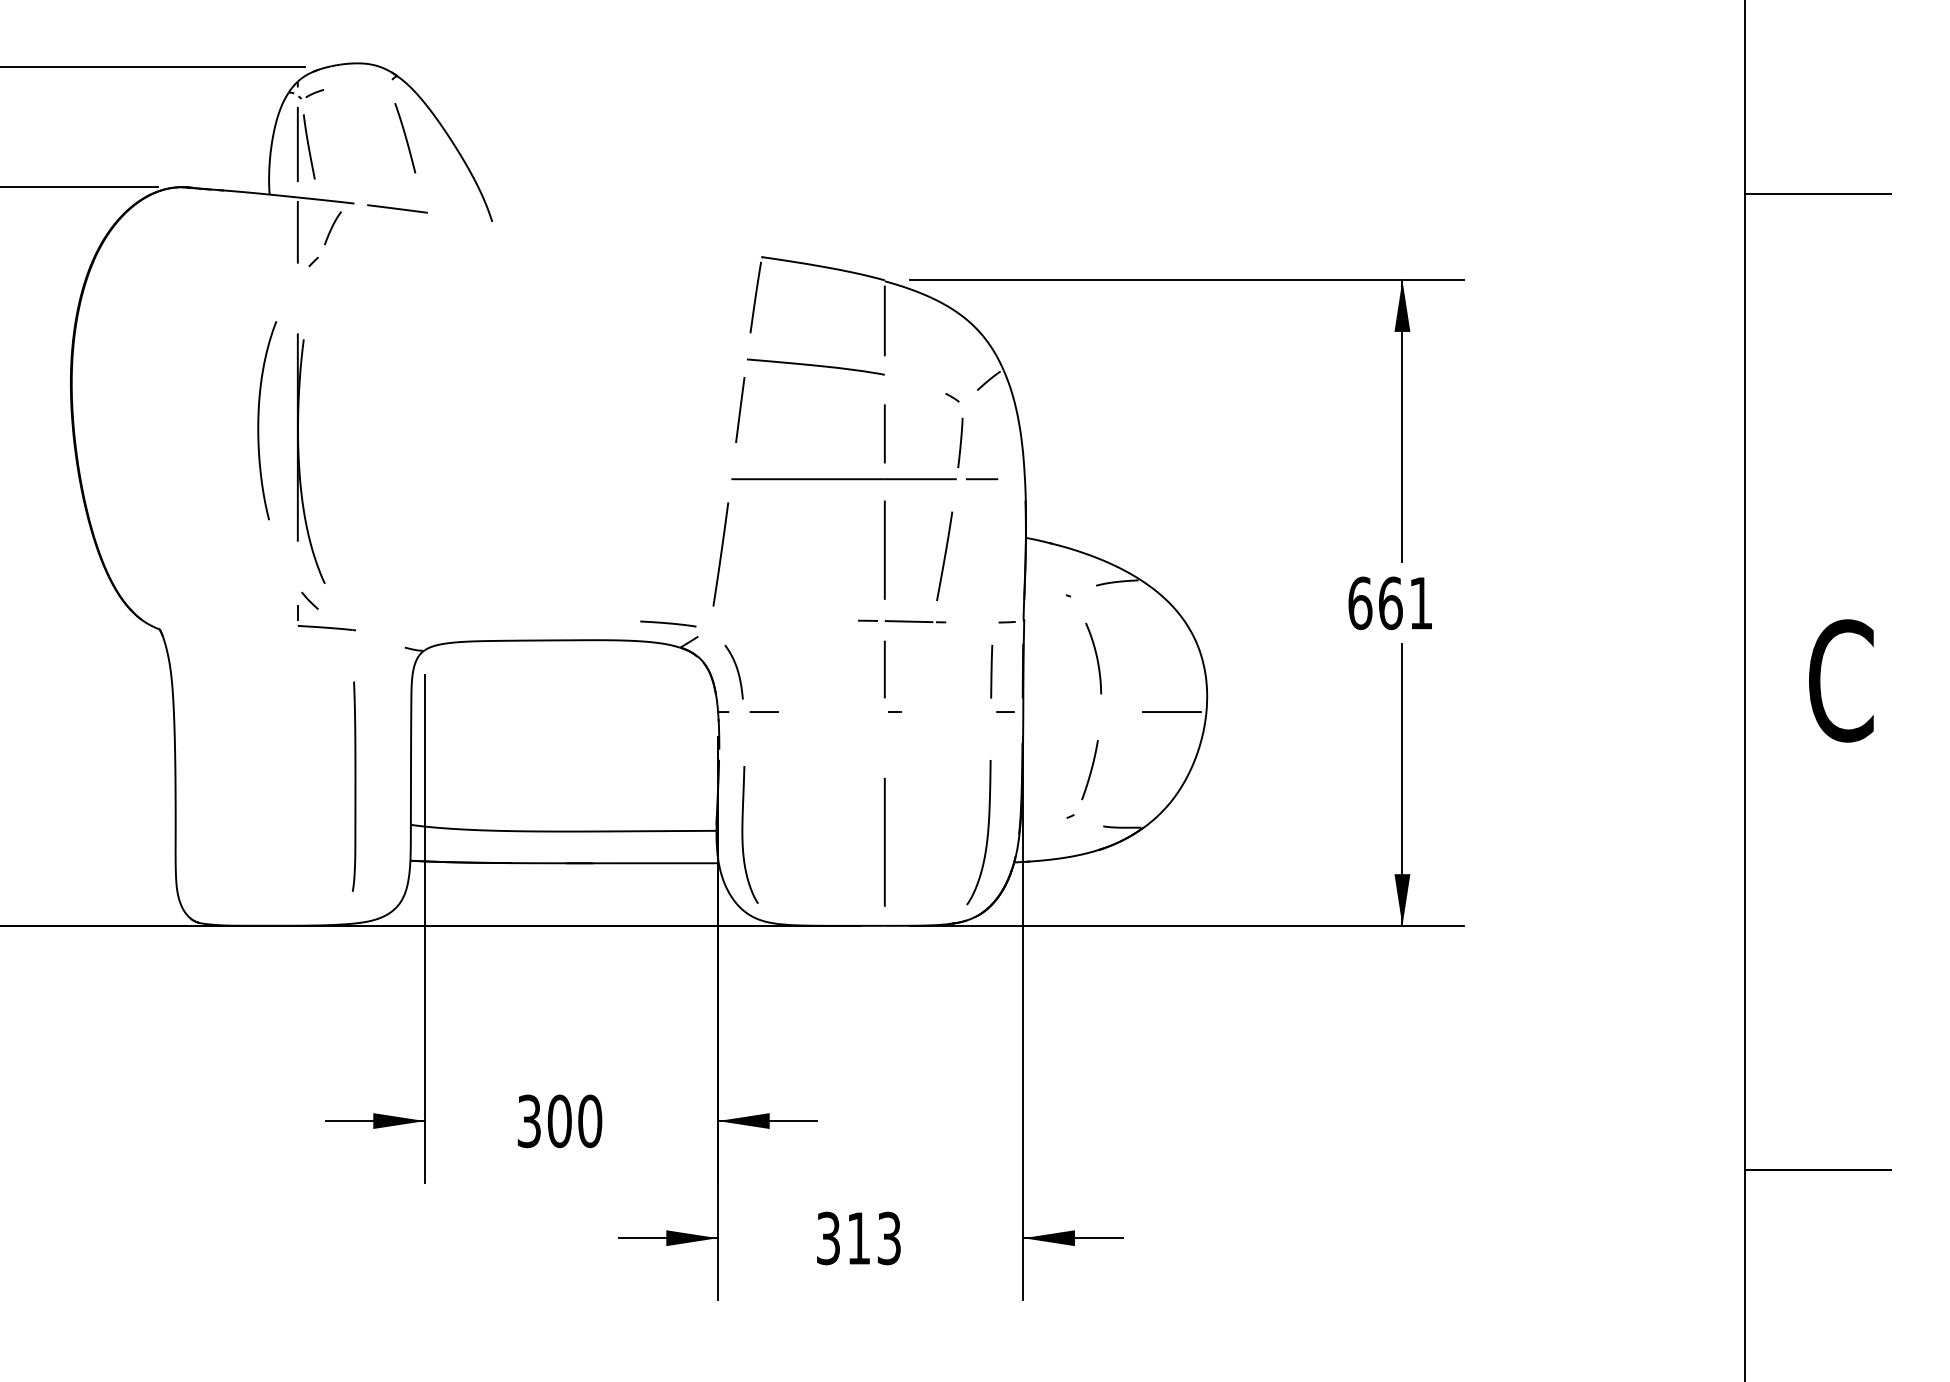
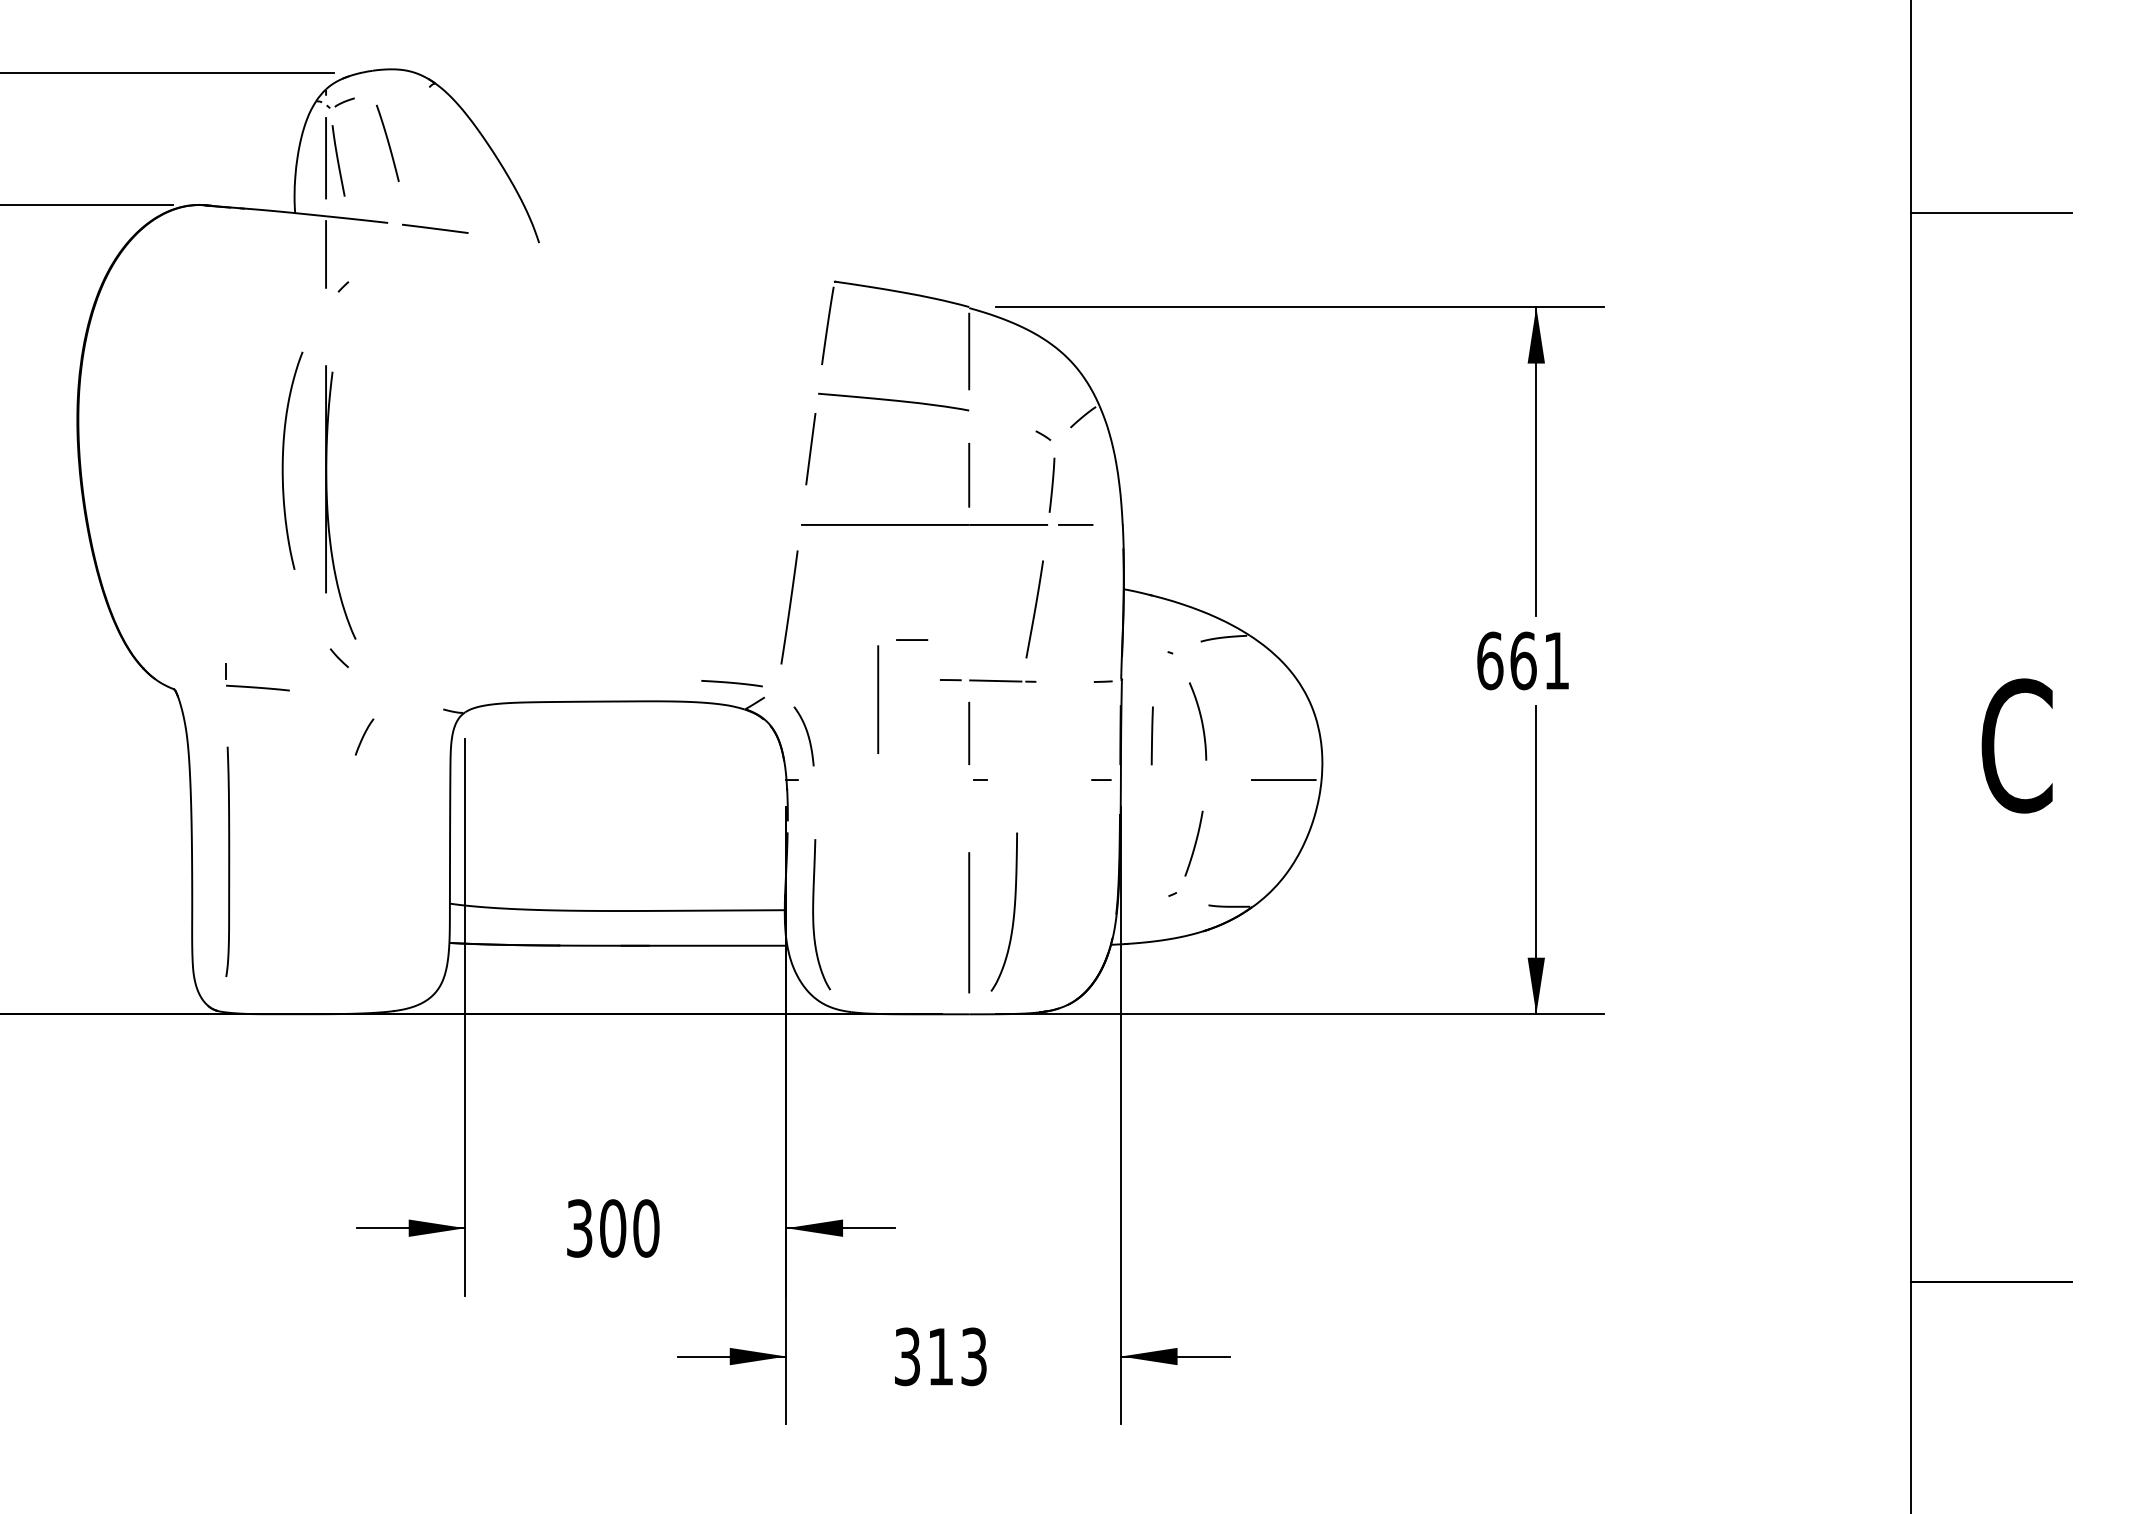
curve: (405, 137) -> (387, 142), moved
curve: (332, 227) -> (364, 736), moved
line: (885, 549) -> (878, 699), moved
part: (326, 626) -> (257, 686), moved
line: (990, 671) -> (1151, 735), moved
line: (764, 711) -> (912, 639), moved
curve: (354, 786) -> (228, 861), moved
curve: (987, 832) -> (1013, 911), moved

